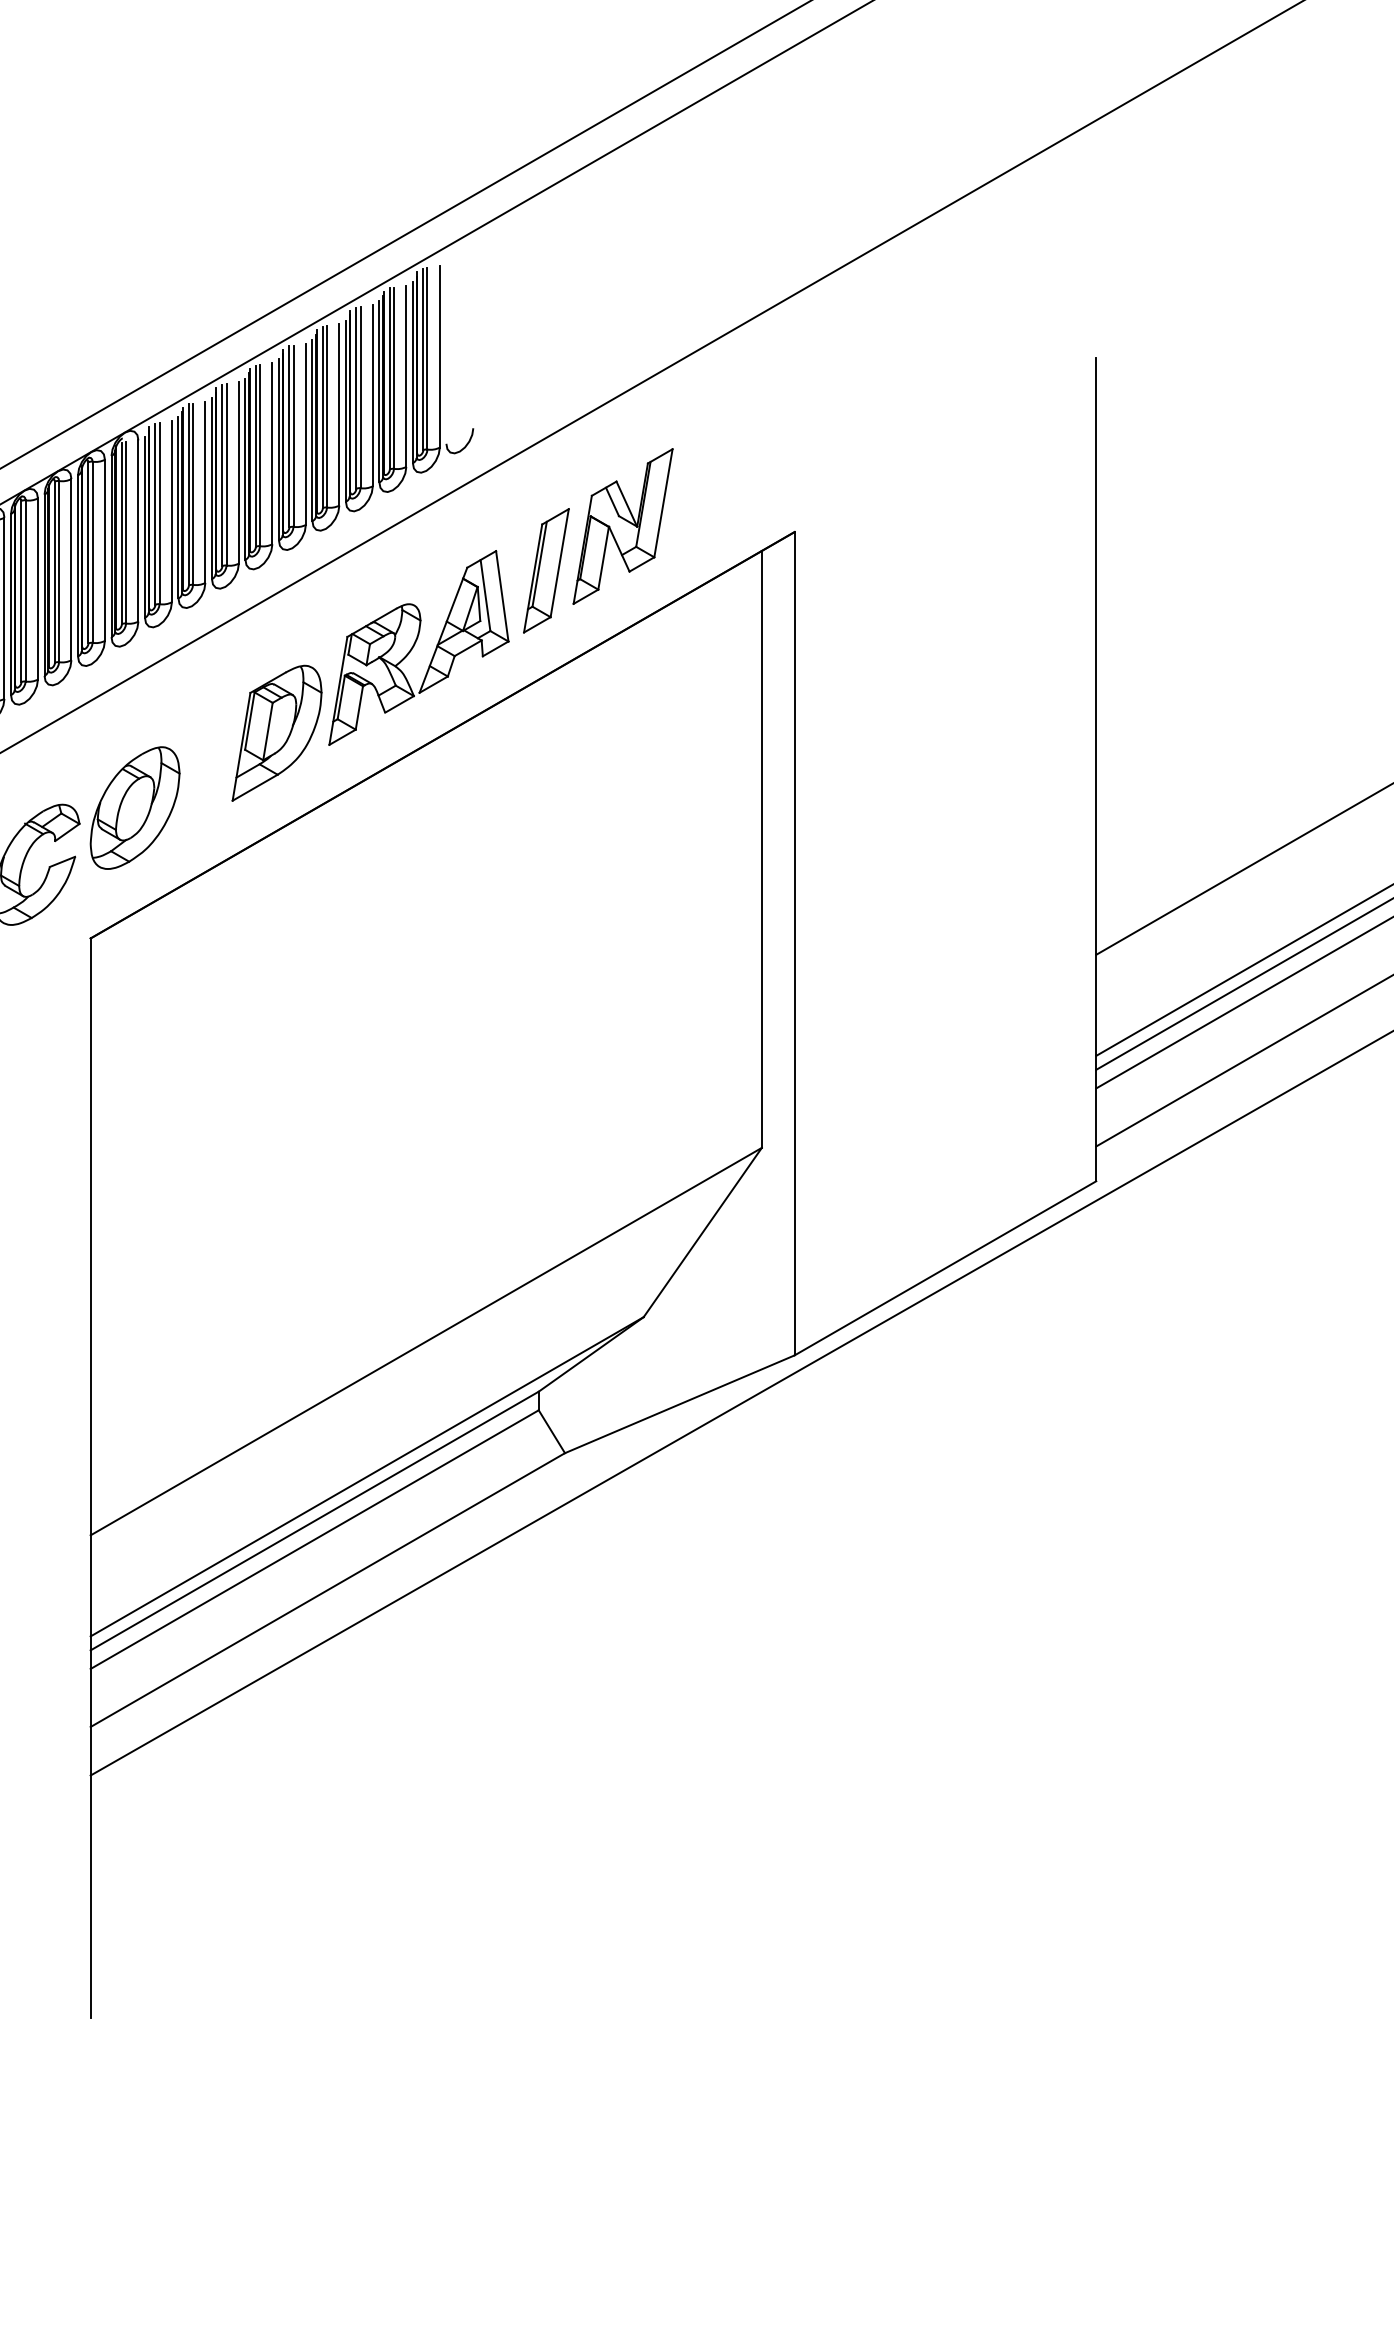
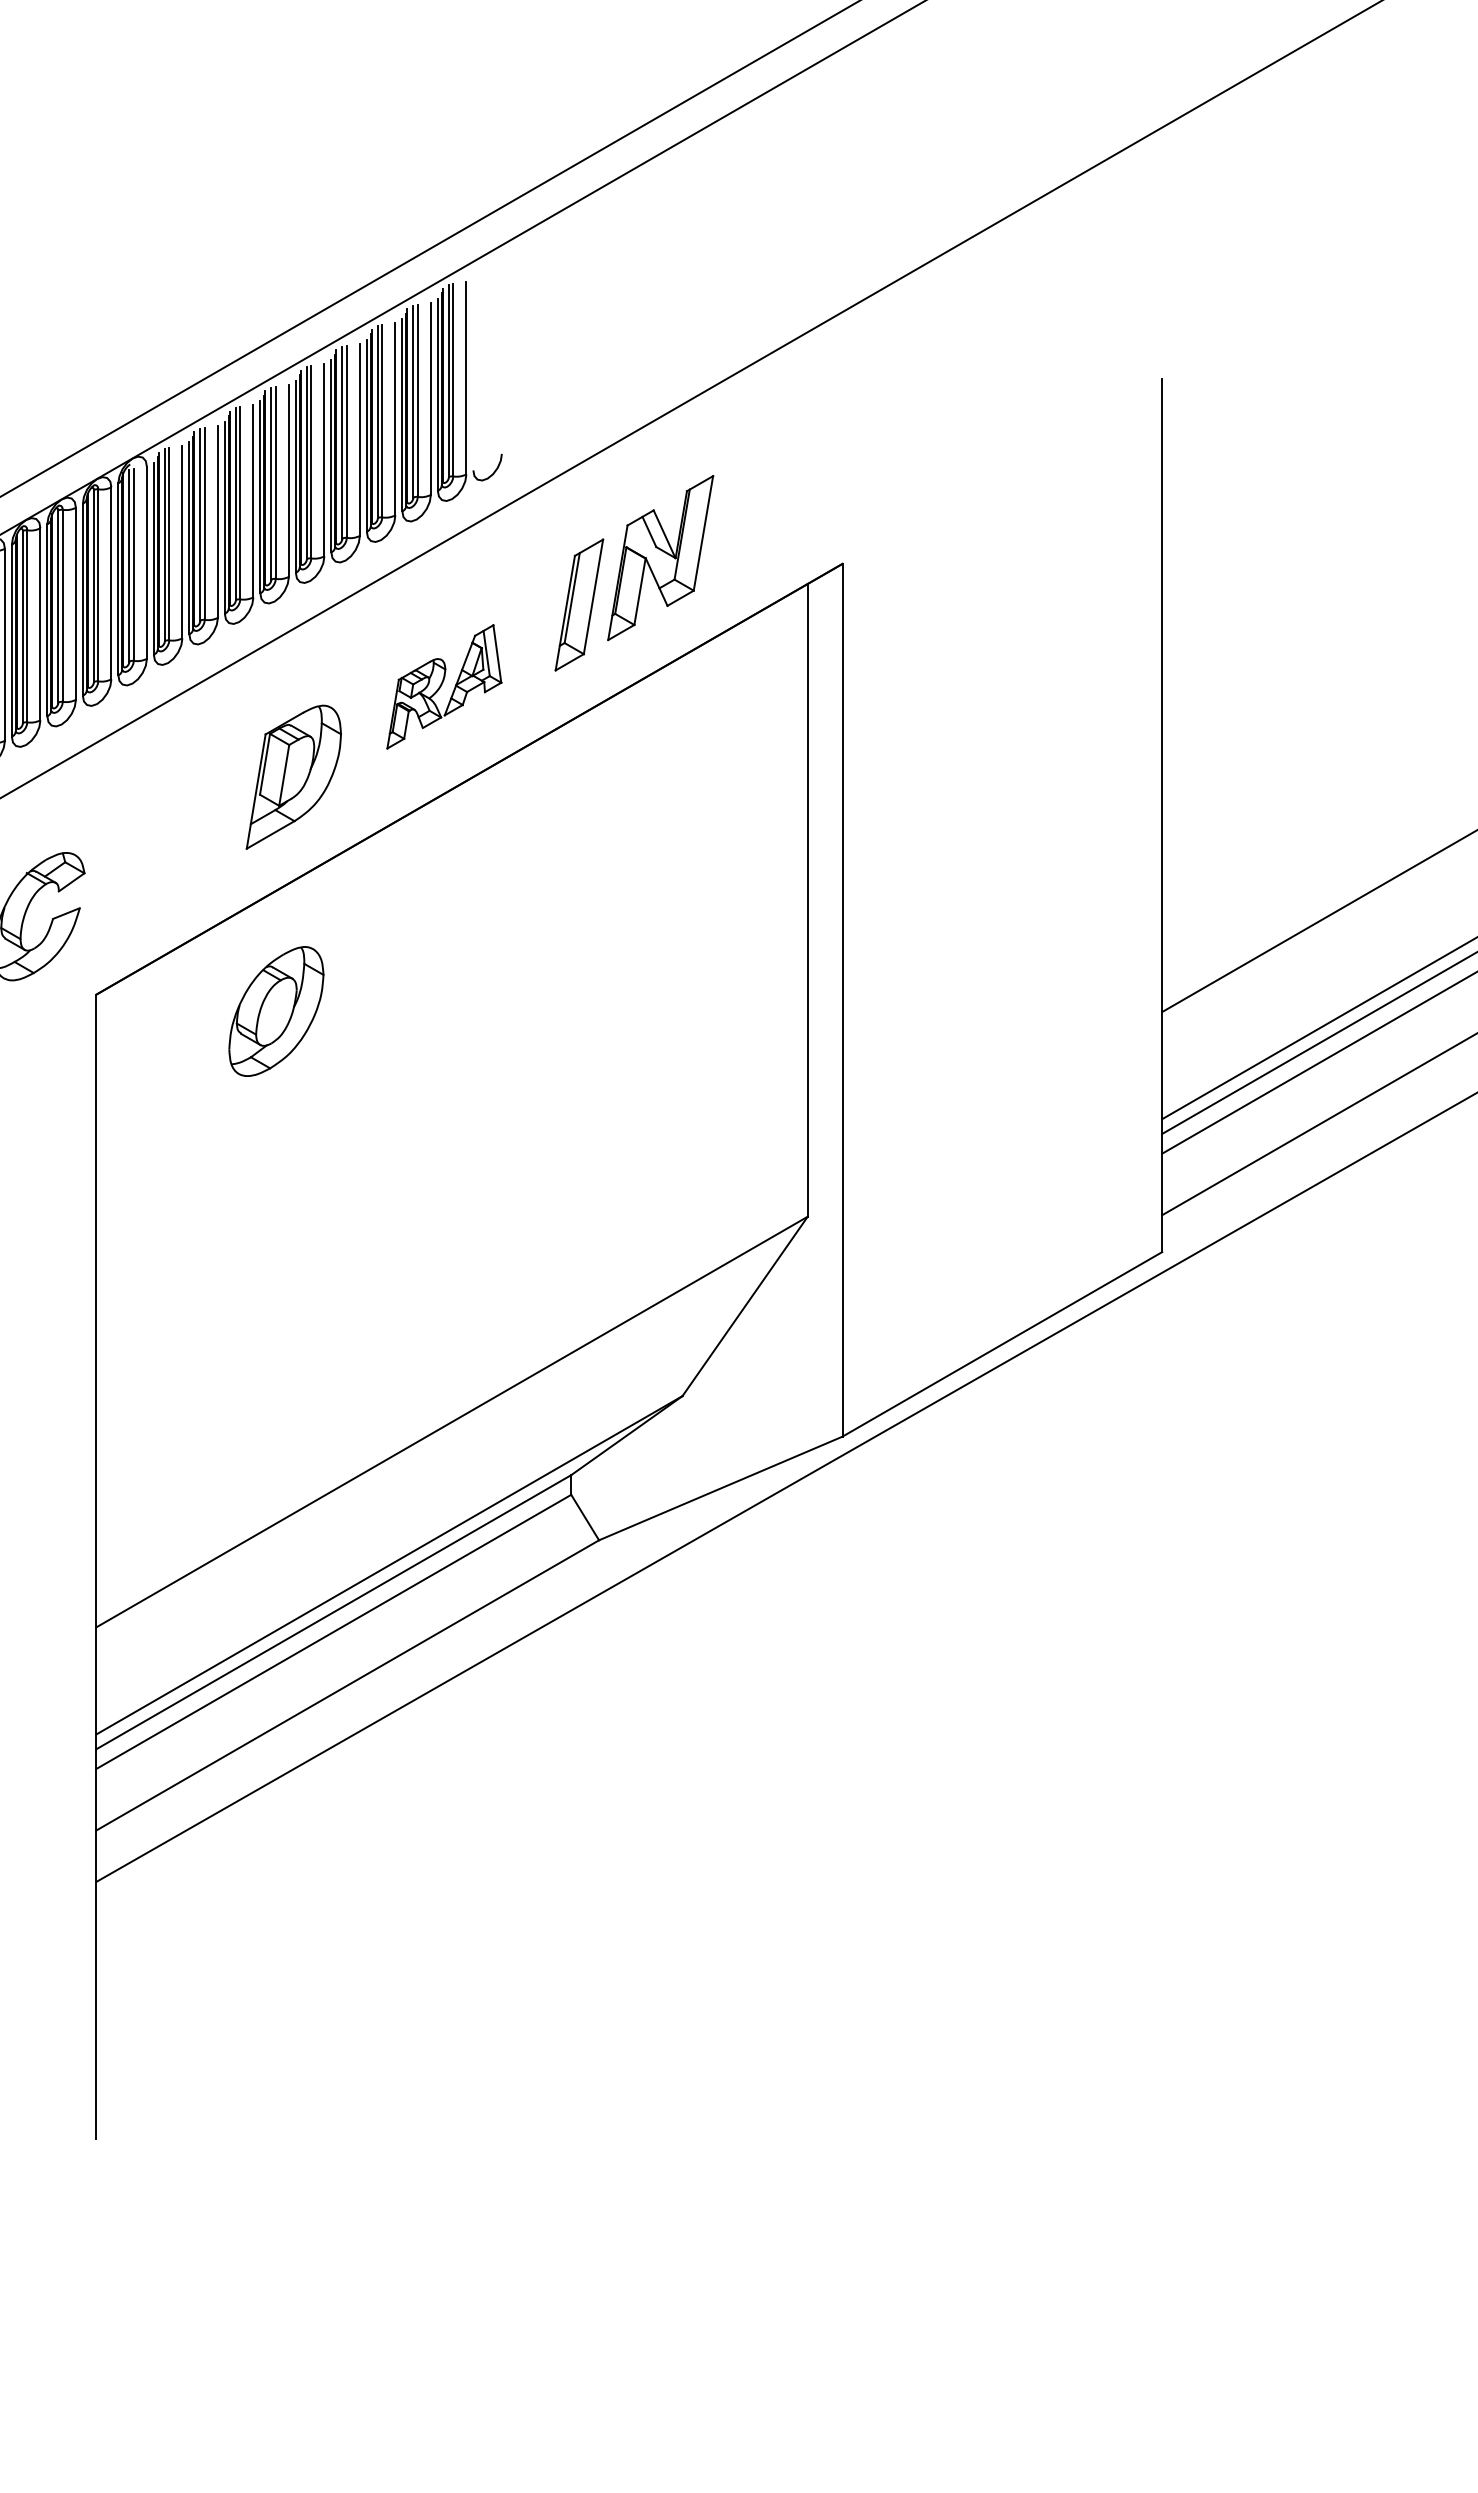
part: (419, 647) -> (444, 686), size x0.6
part: (135, 808) -> (276, 1011), moved

